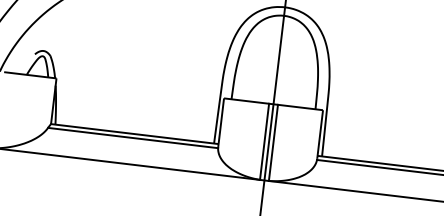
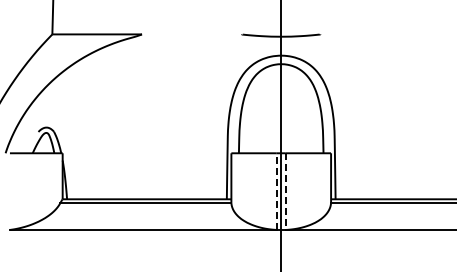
line: (264, 141) -> (276, 191), solid -> dashed
line: (273, 143) -> (285, 192), solid -> dashed

